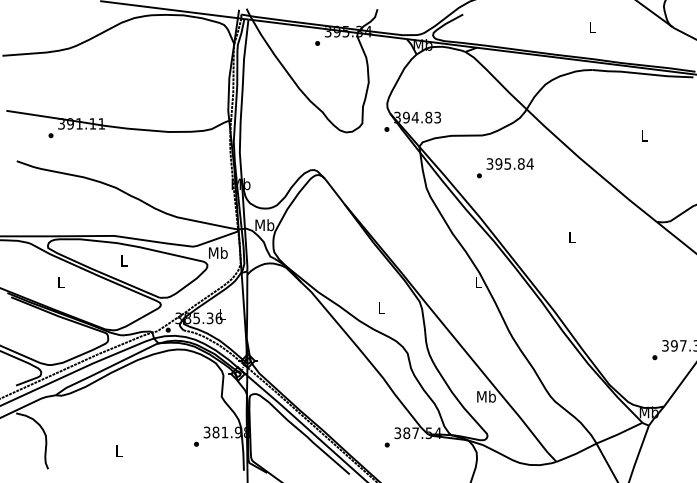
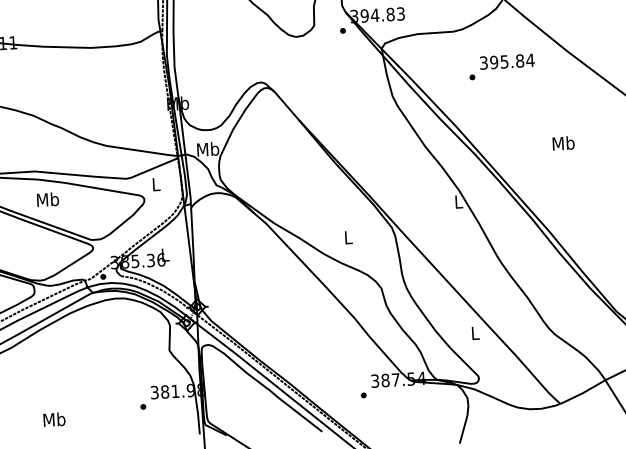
text: (505, 168) -> (502, 67), moved
text: (571, 237) -> (563, 143), L -> Mb
text: (218, 252) -> (156, 183), Mb -> L
text: (123, 260) -> (47, 199), L -> Mb
text: (486, 396) -> (475, 332), Mb -> L
text: (118, 450) -> (53, 419), L -> Mb

